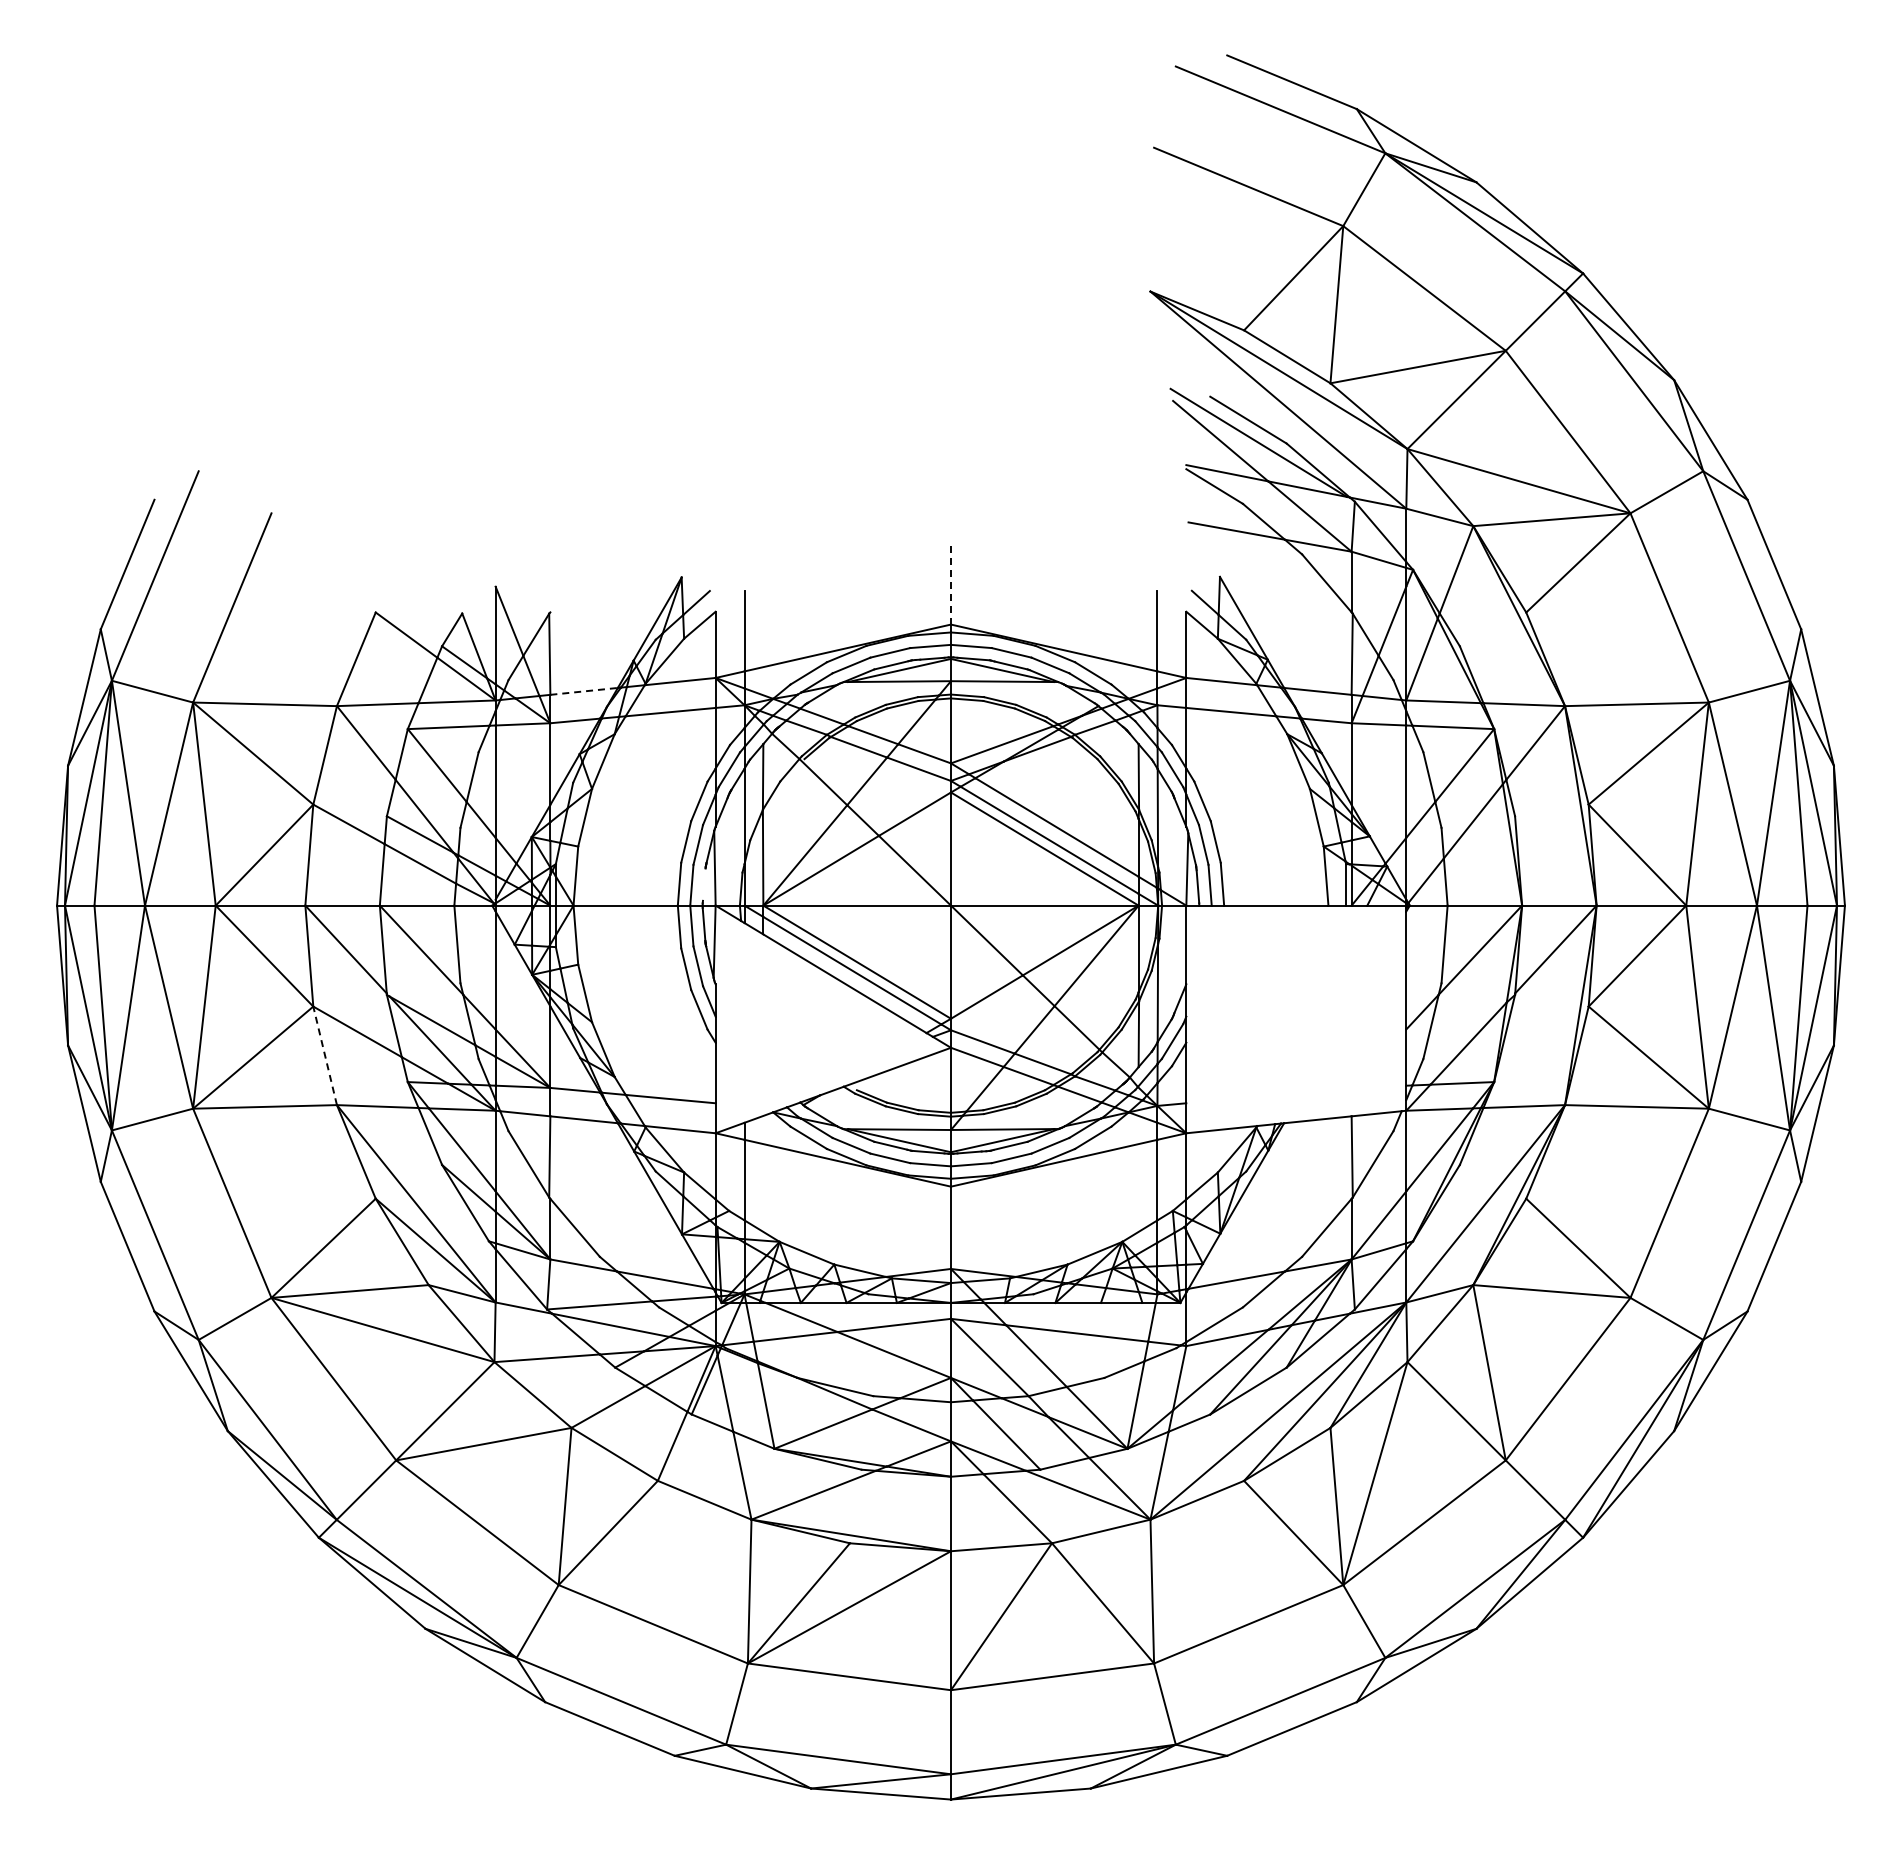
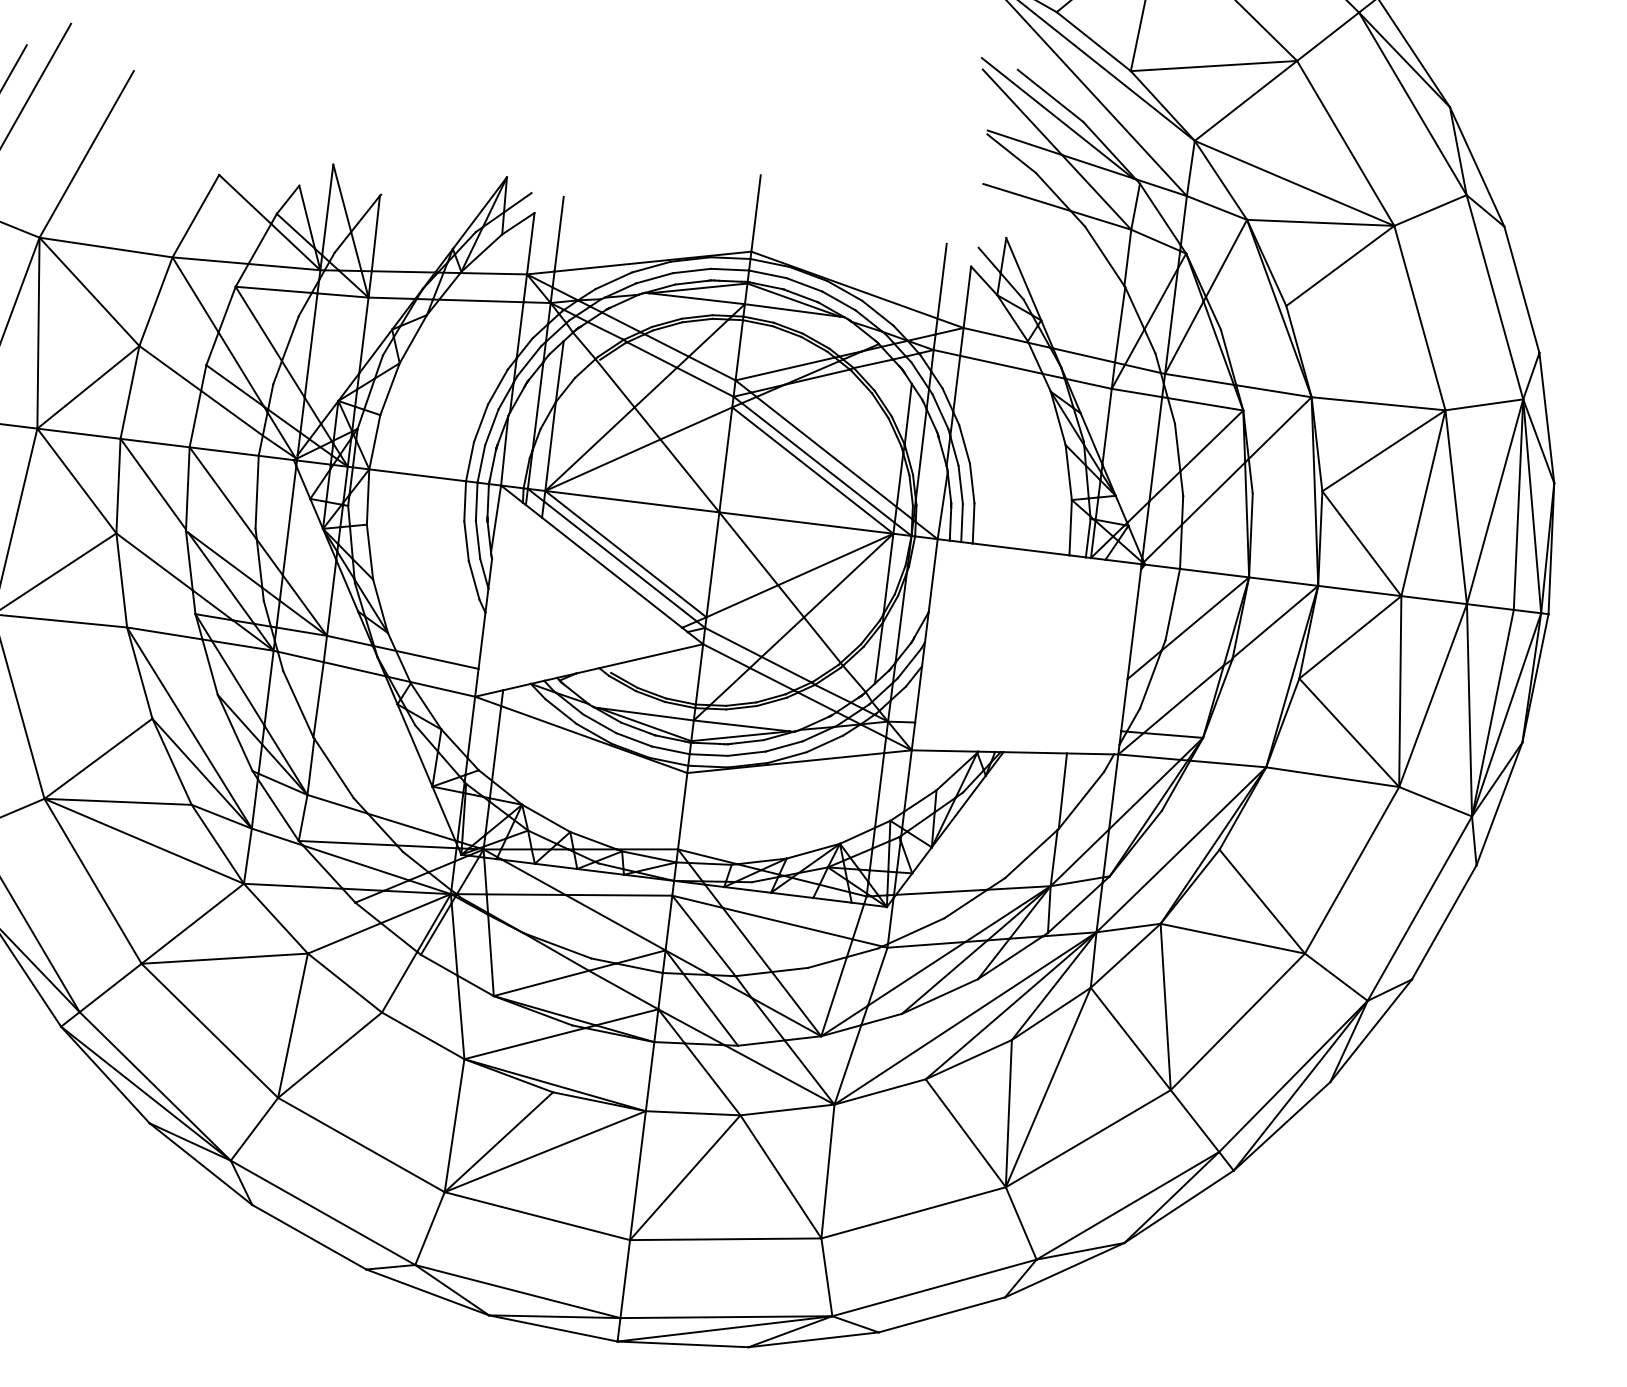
line: (951, 582) -> (756, 212), dashed -> solid
line: (584, 691) -> (403, 272), dashed -> solid
line: (703, 884) -> (492, 464), added
line: (325, 1055) -> (122, 580), dashed -> solid

